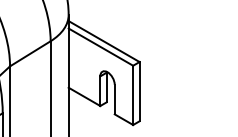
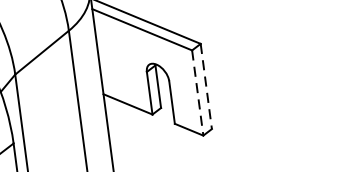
line: (139, 91) -> (206, 86), solid -> dashed
line: (133, 95) -> (198, 93), solid -> dashed

